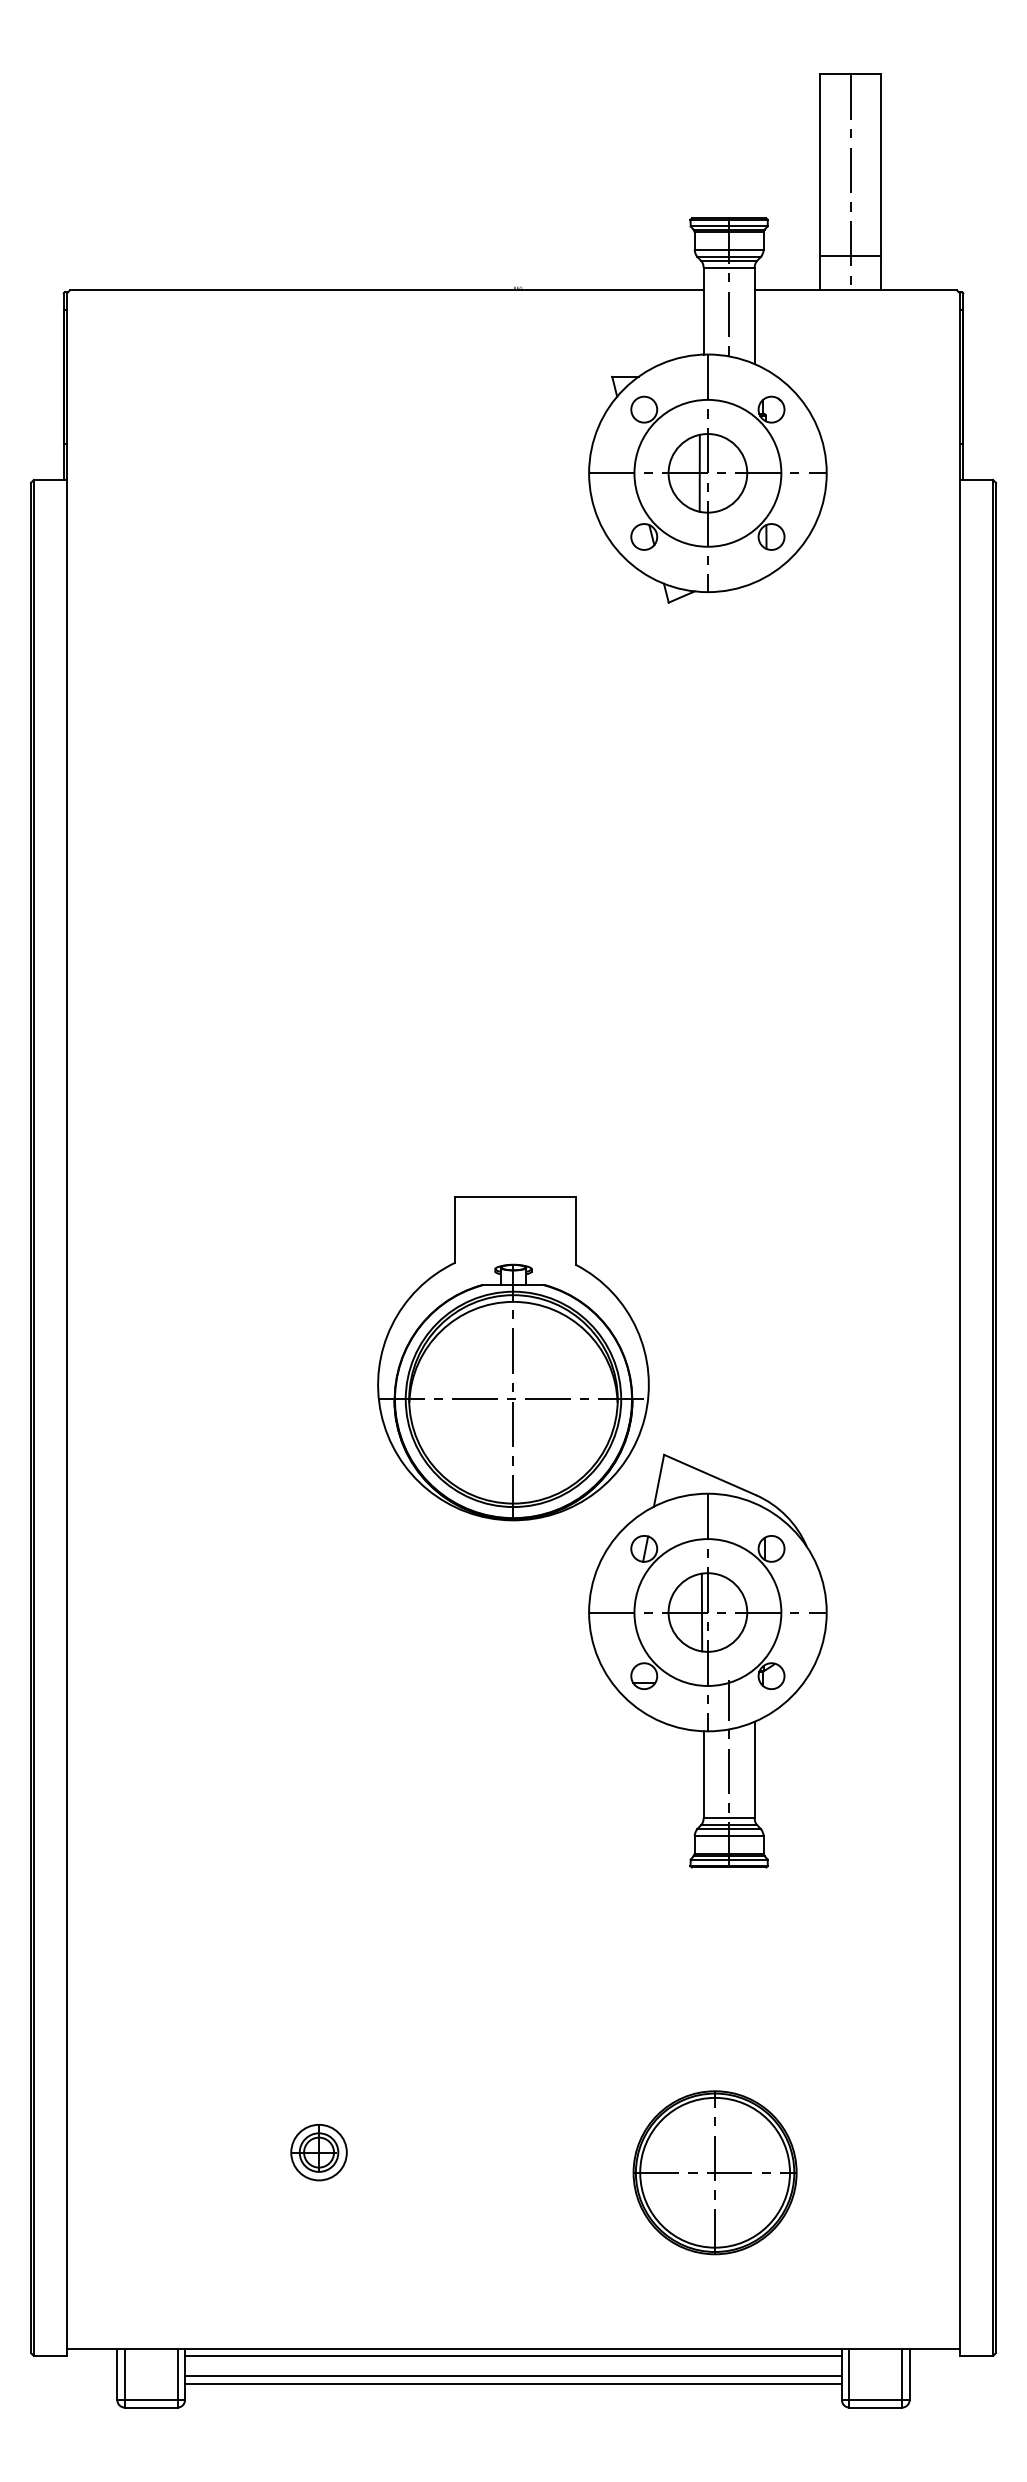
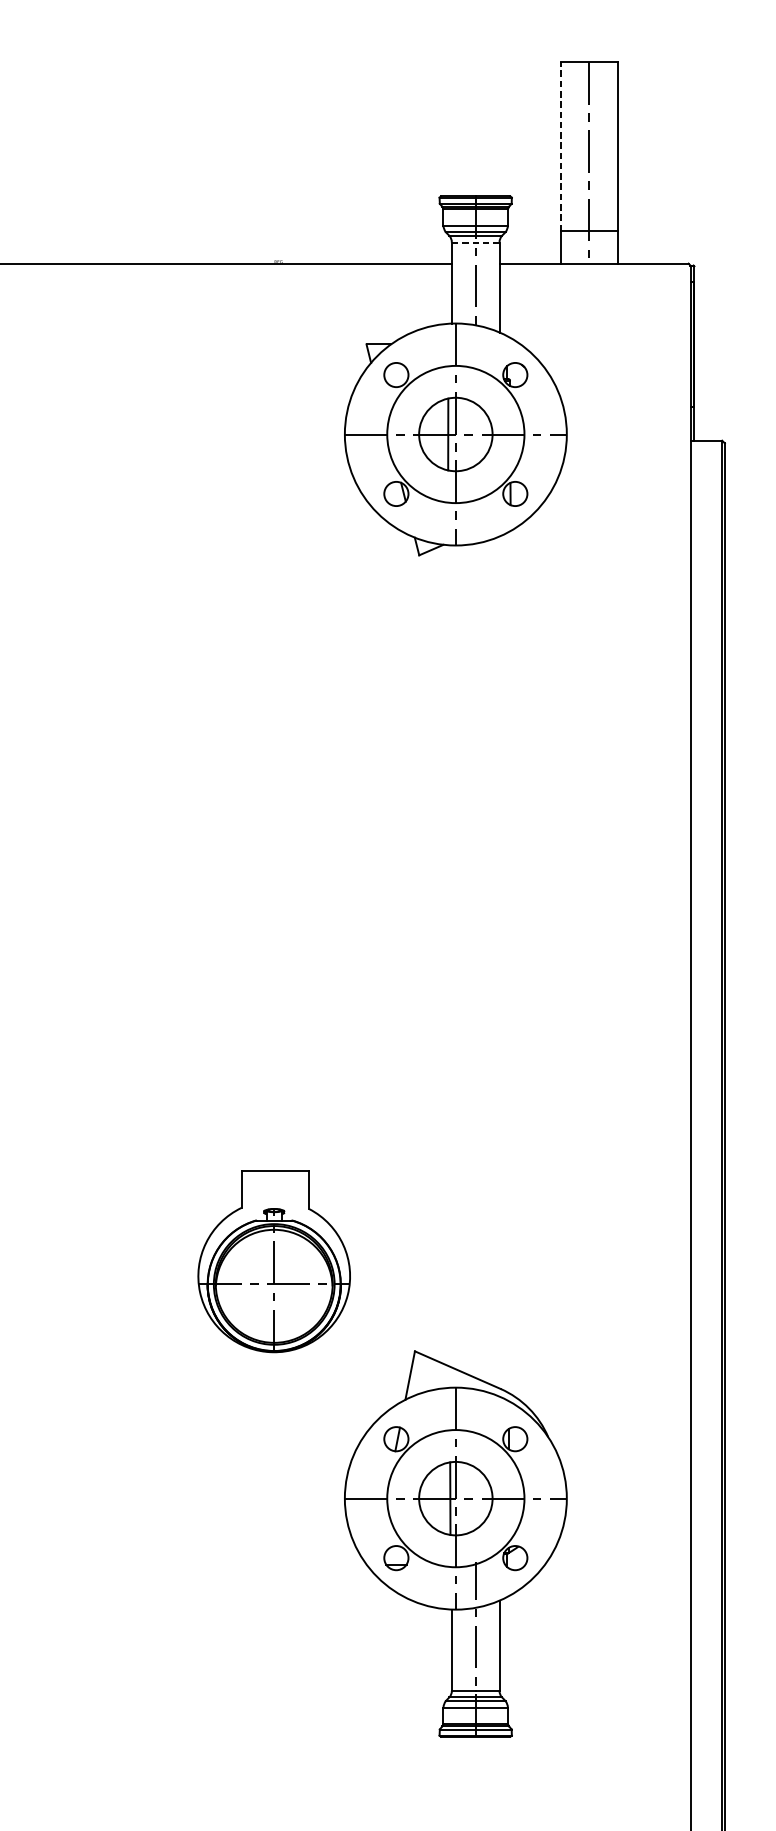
line: (819, 164) -> (560, 146), solid -> dashed
line: (729, 267) -> (476, 242), solid -> dashed
part: (513, 1358) -> (274, 1261), size x0.6

